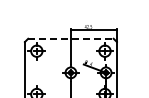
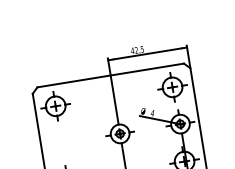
line: (70, 38) -> (109, 75), dashed -> solid

